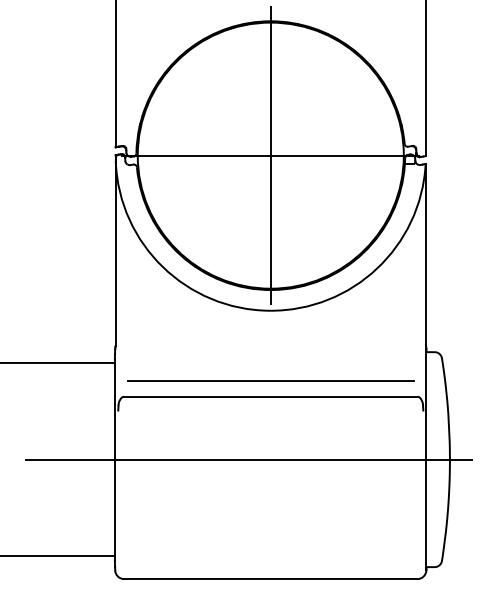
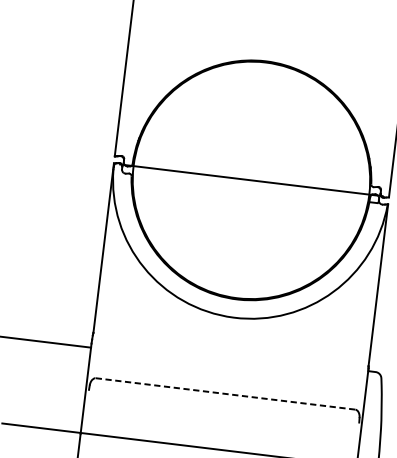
line: (270, 155) -> (251, 180), removed
line: (270, 380) -> (227, 379), removed
line: (270, 396) -> (225, 393), solid -> dashed

